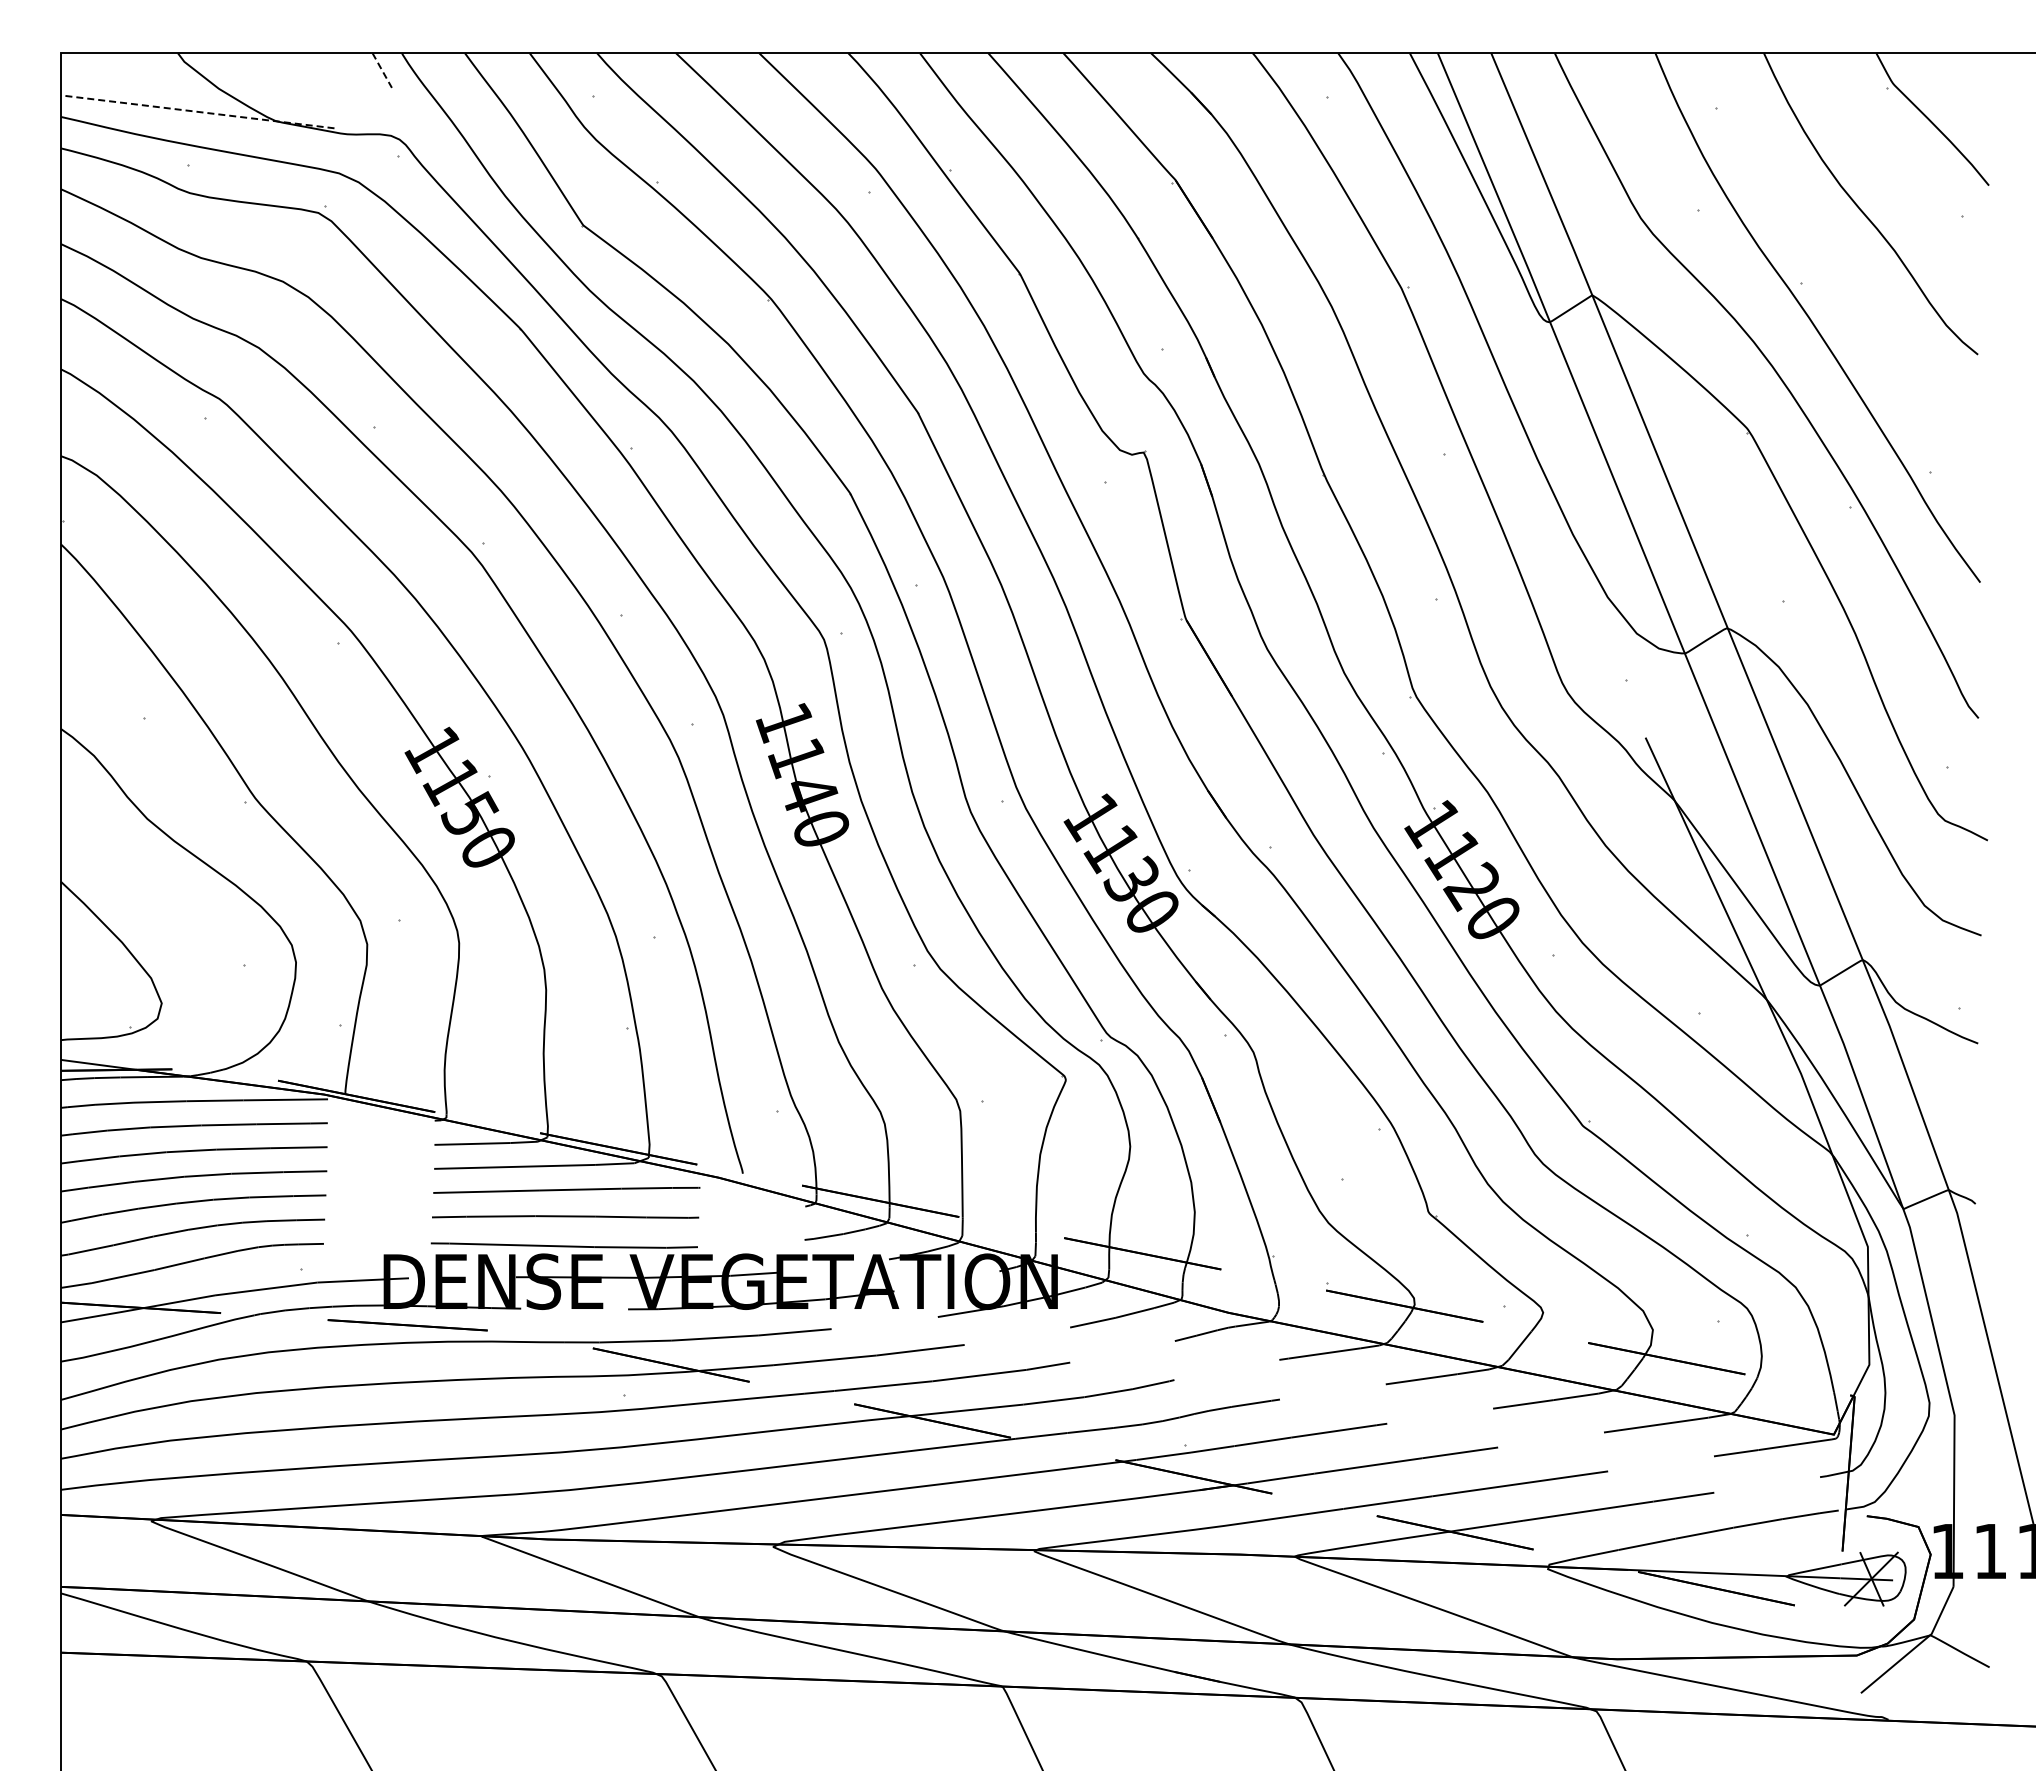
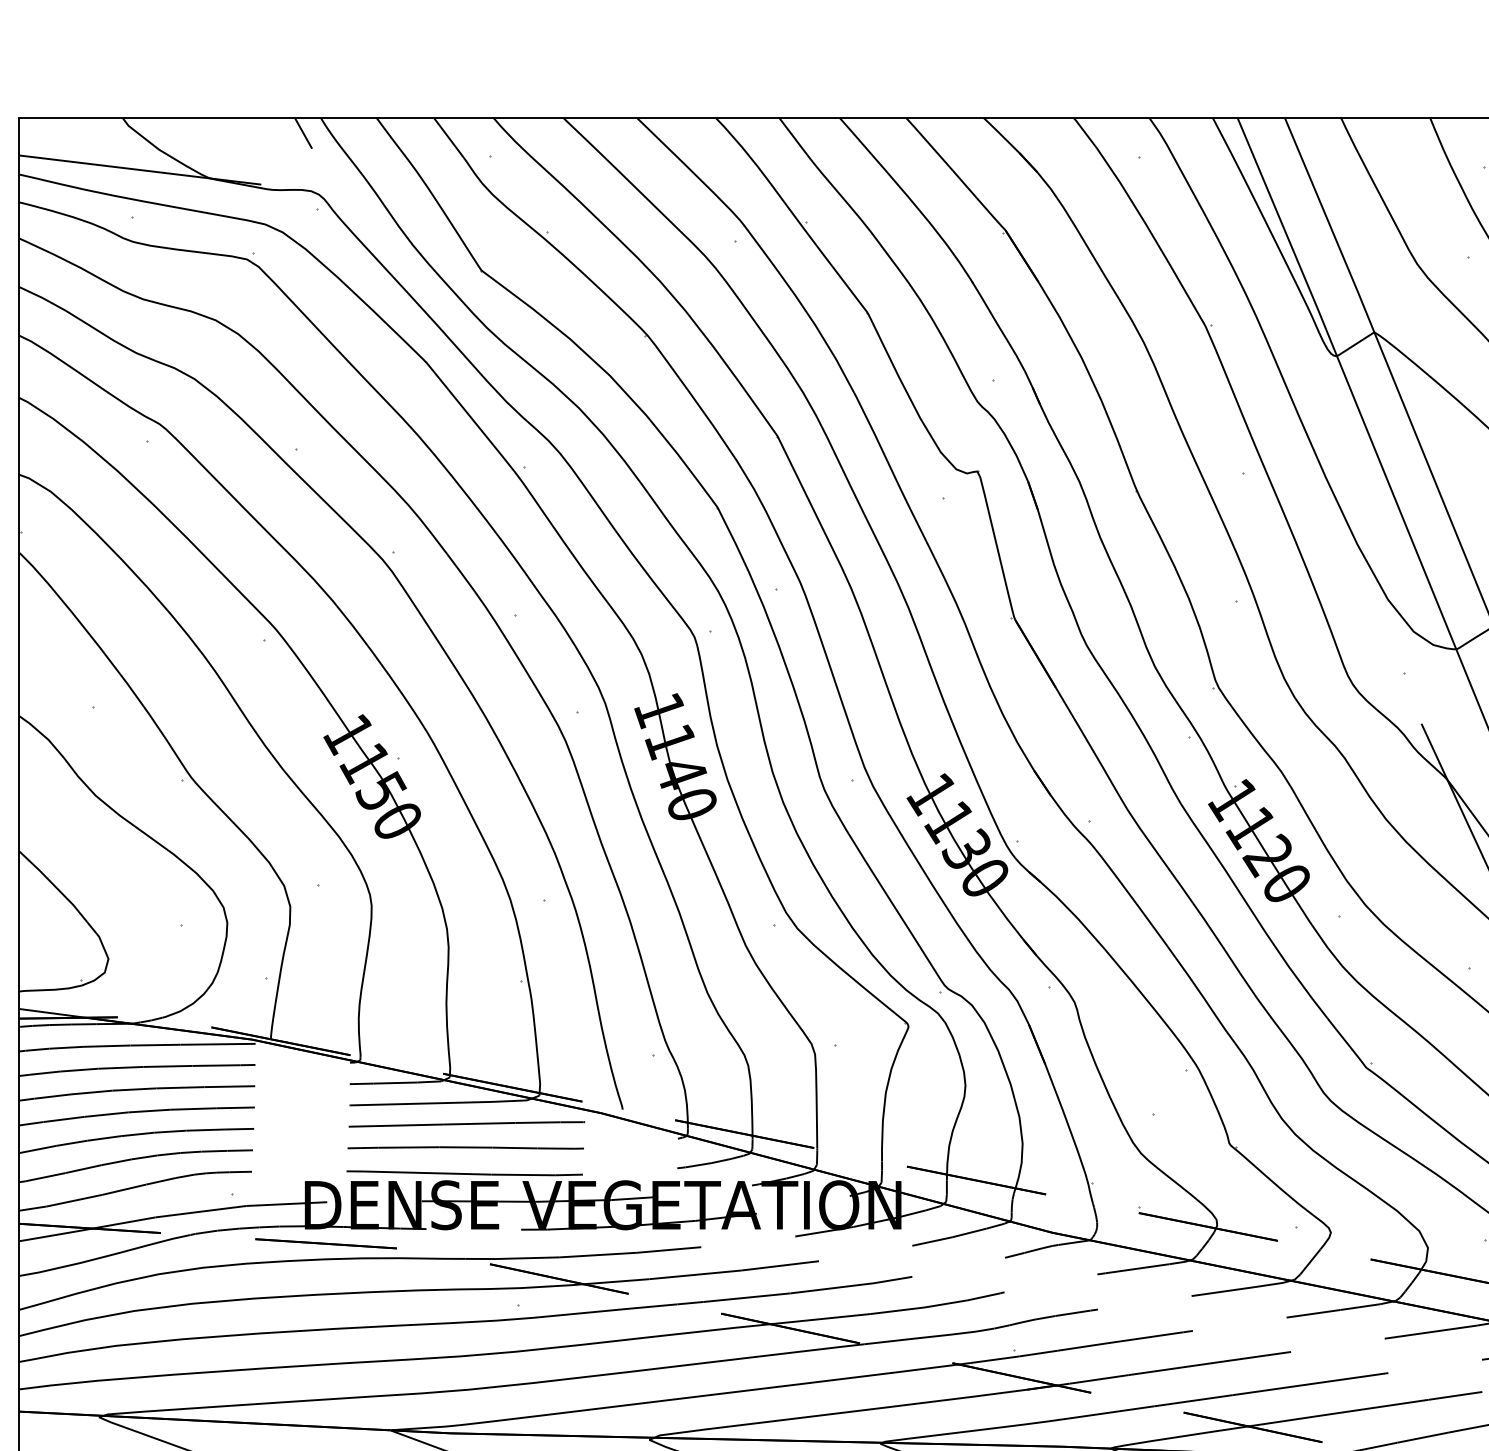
line: (382, 70) -> (303, 133), dashed -> solid
line: (197, 111) -> (140, 169), dashed -> solid

